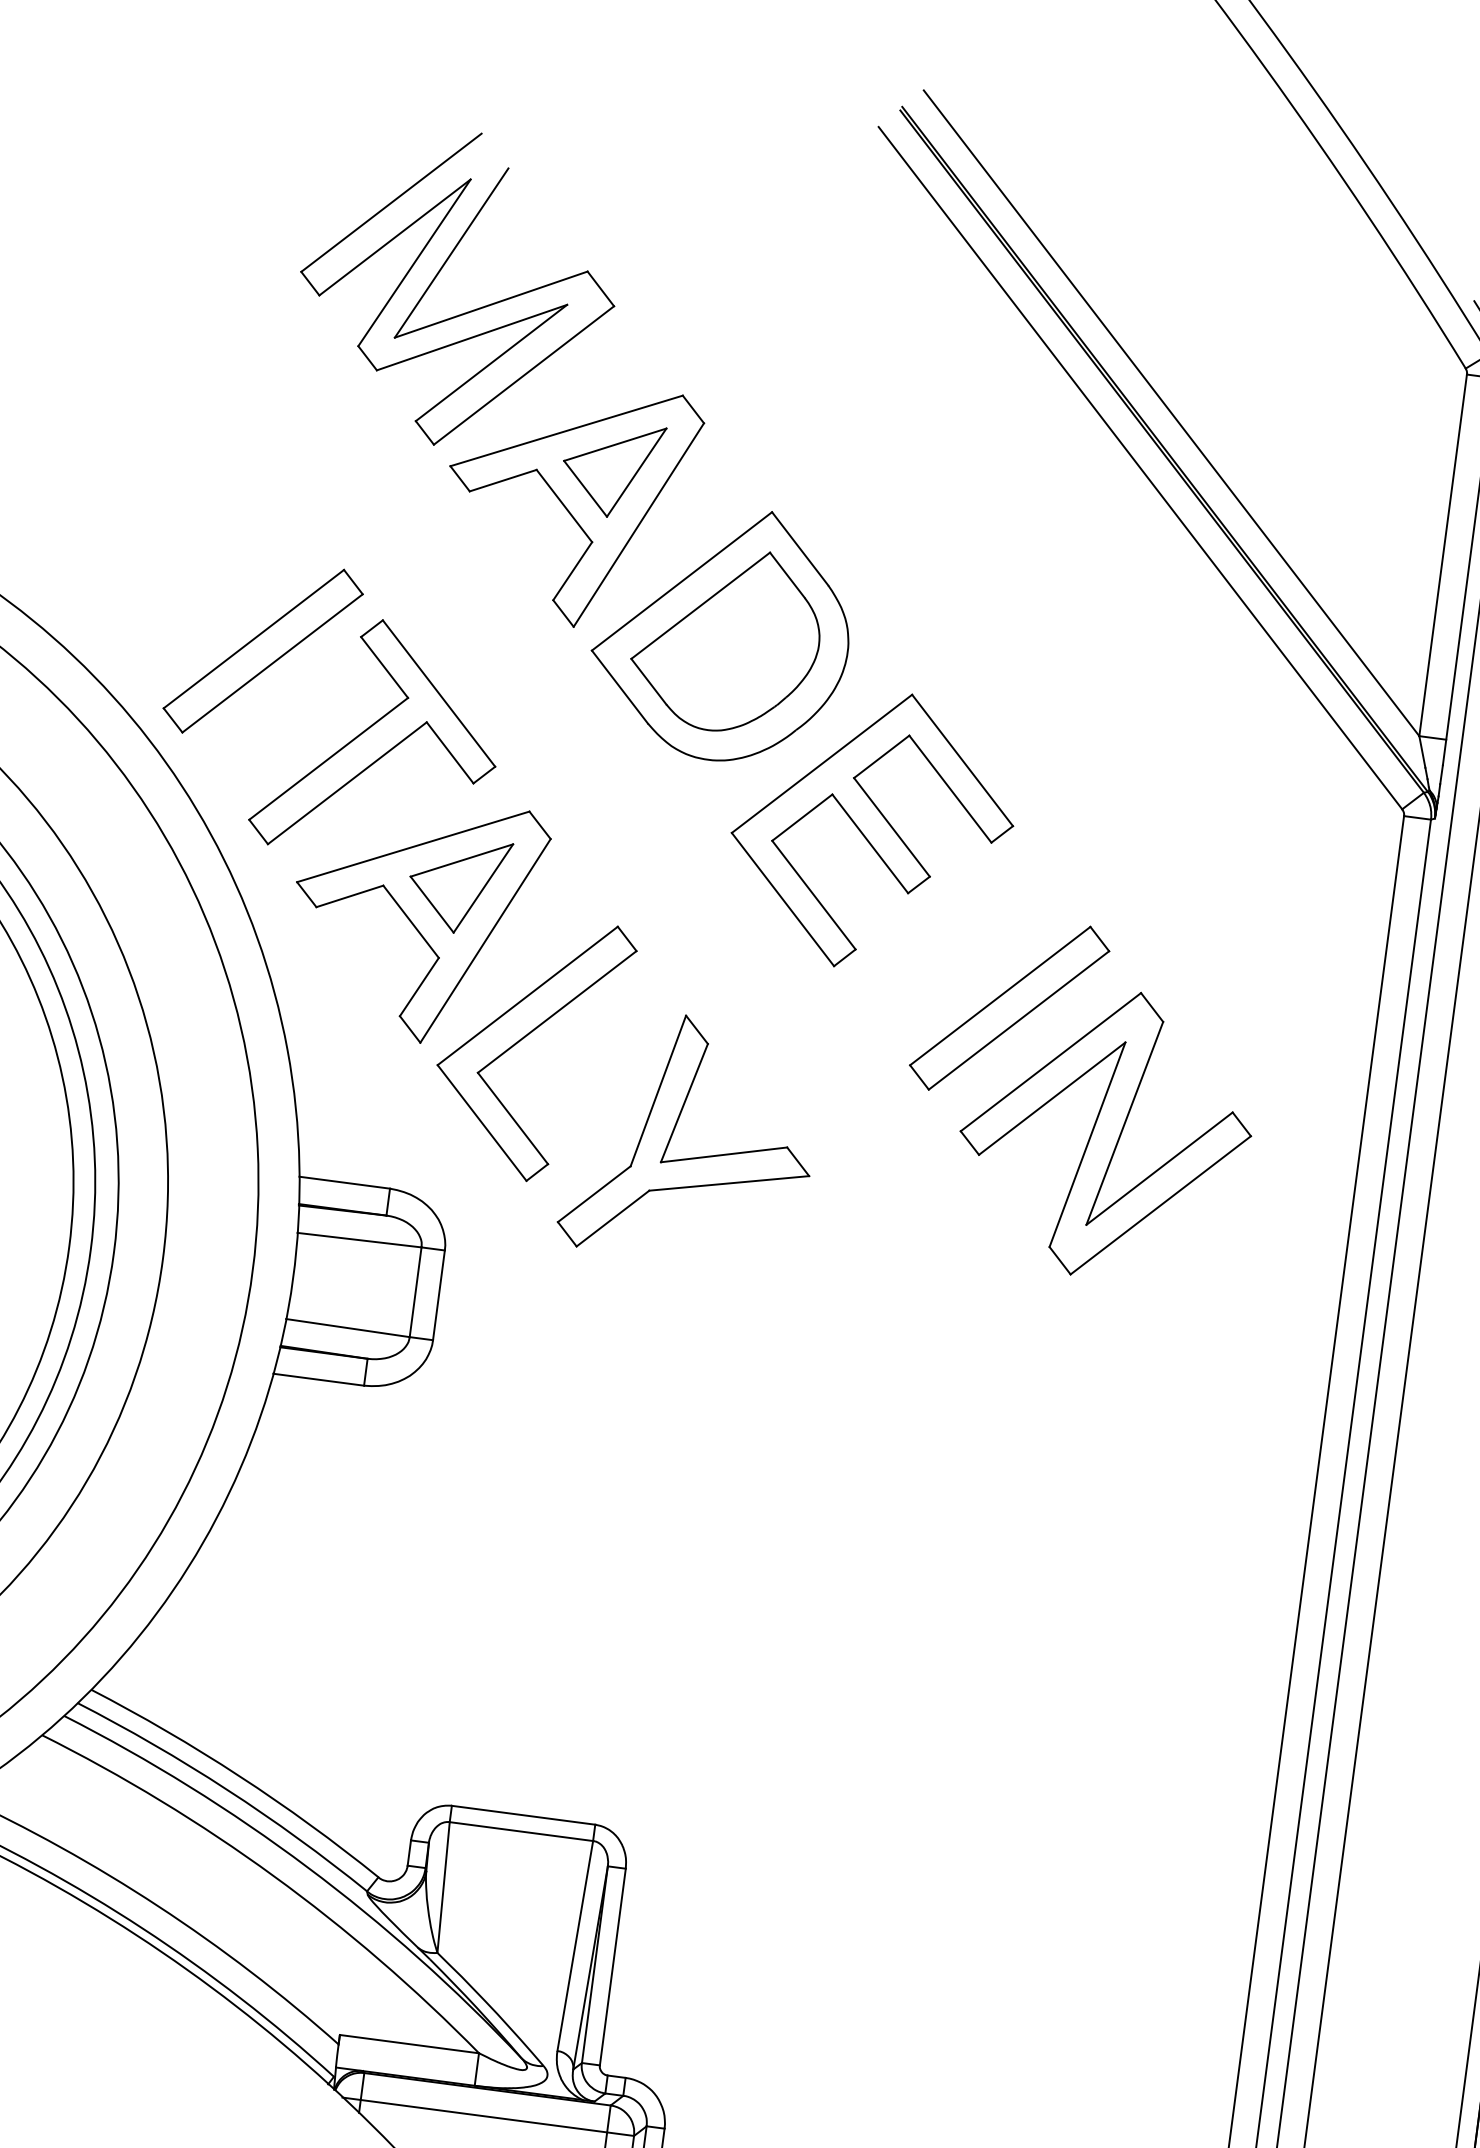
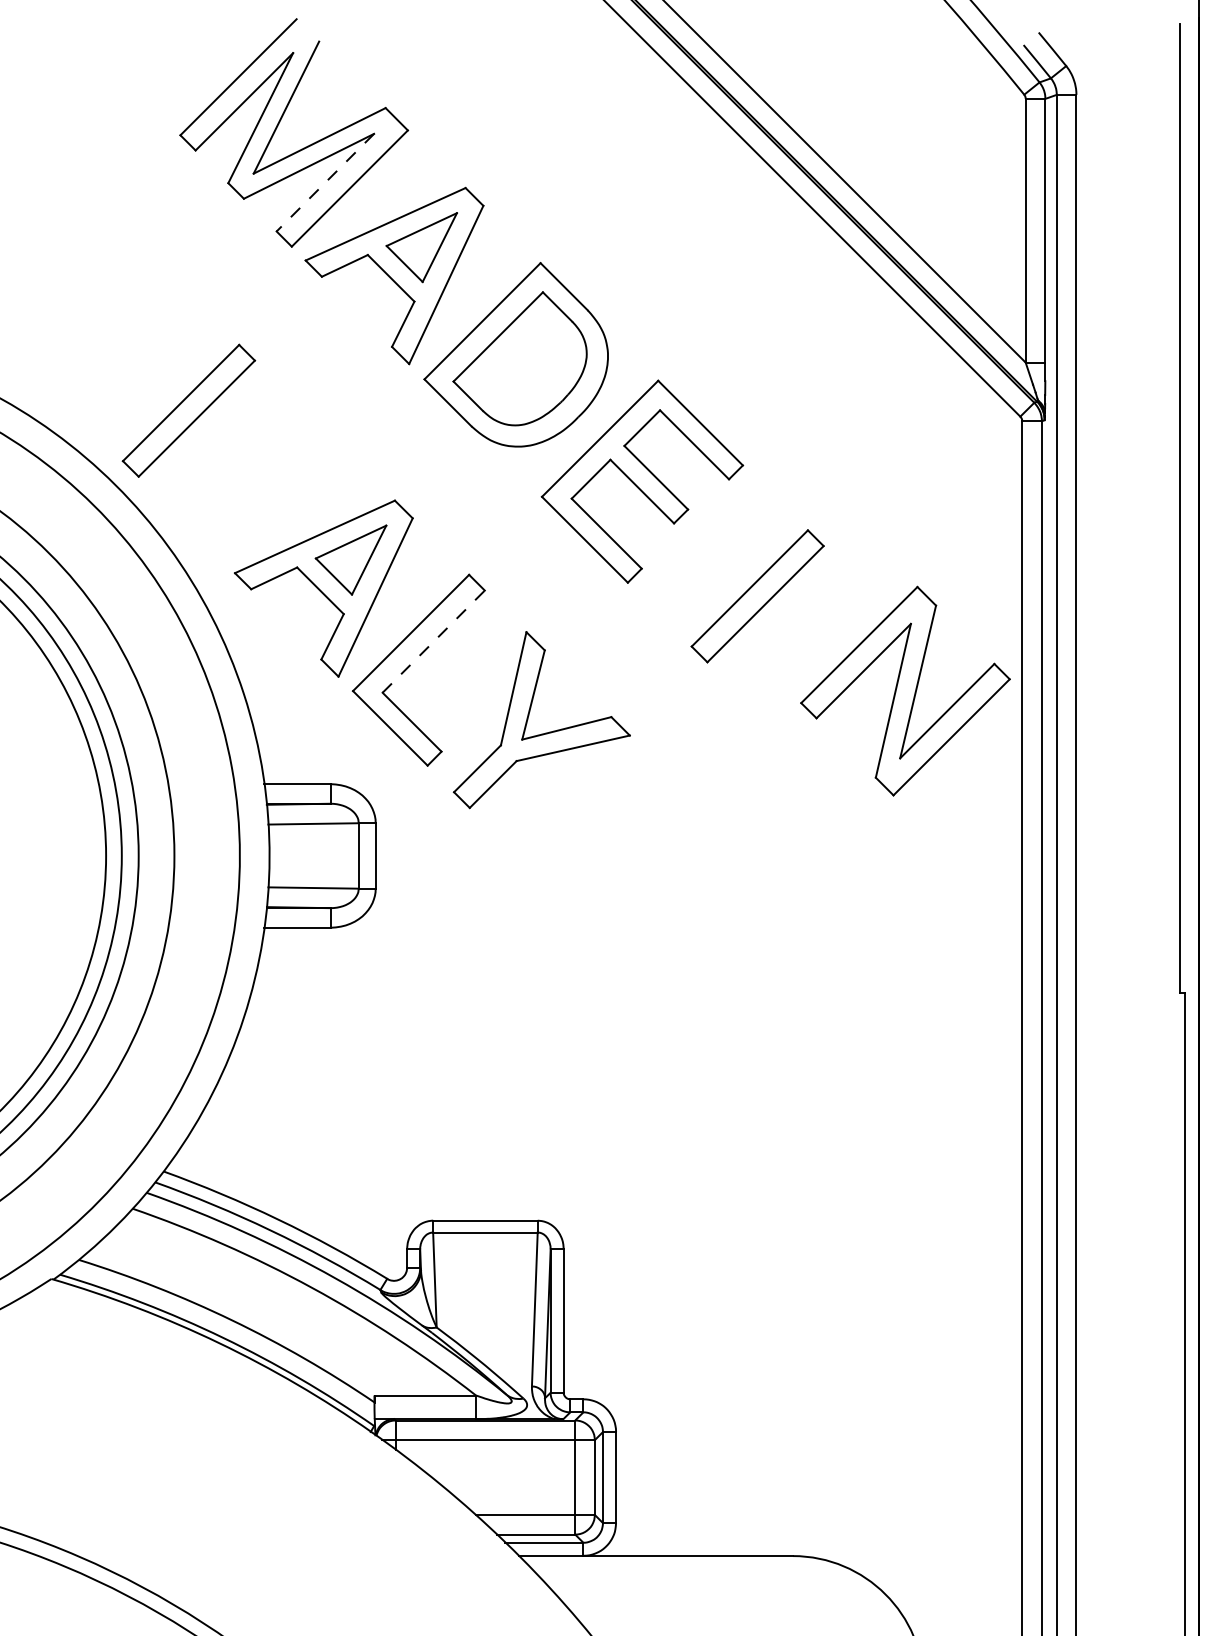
line: (491, 362) -> (325, 182), solid -> dashed
part: (379, 738) -> (280, 462), removed
line: (558, 1011) -> (434, 641), solid -> dashed
part: (1105, 1132) -> (905, 690), moved

